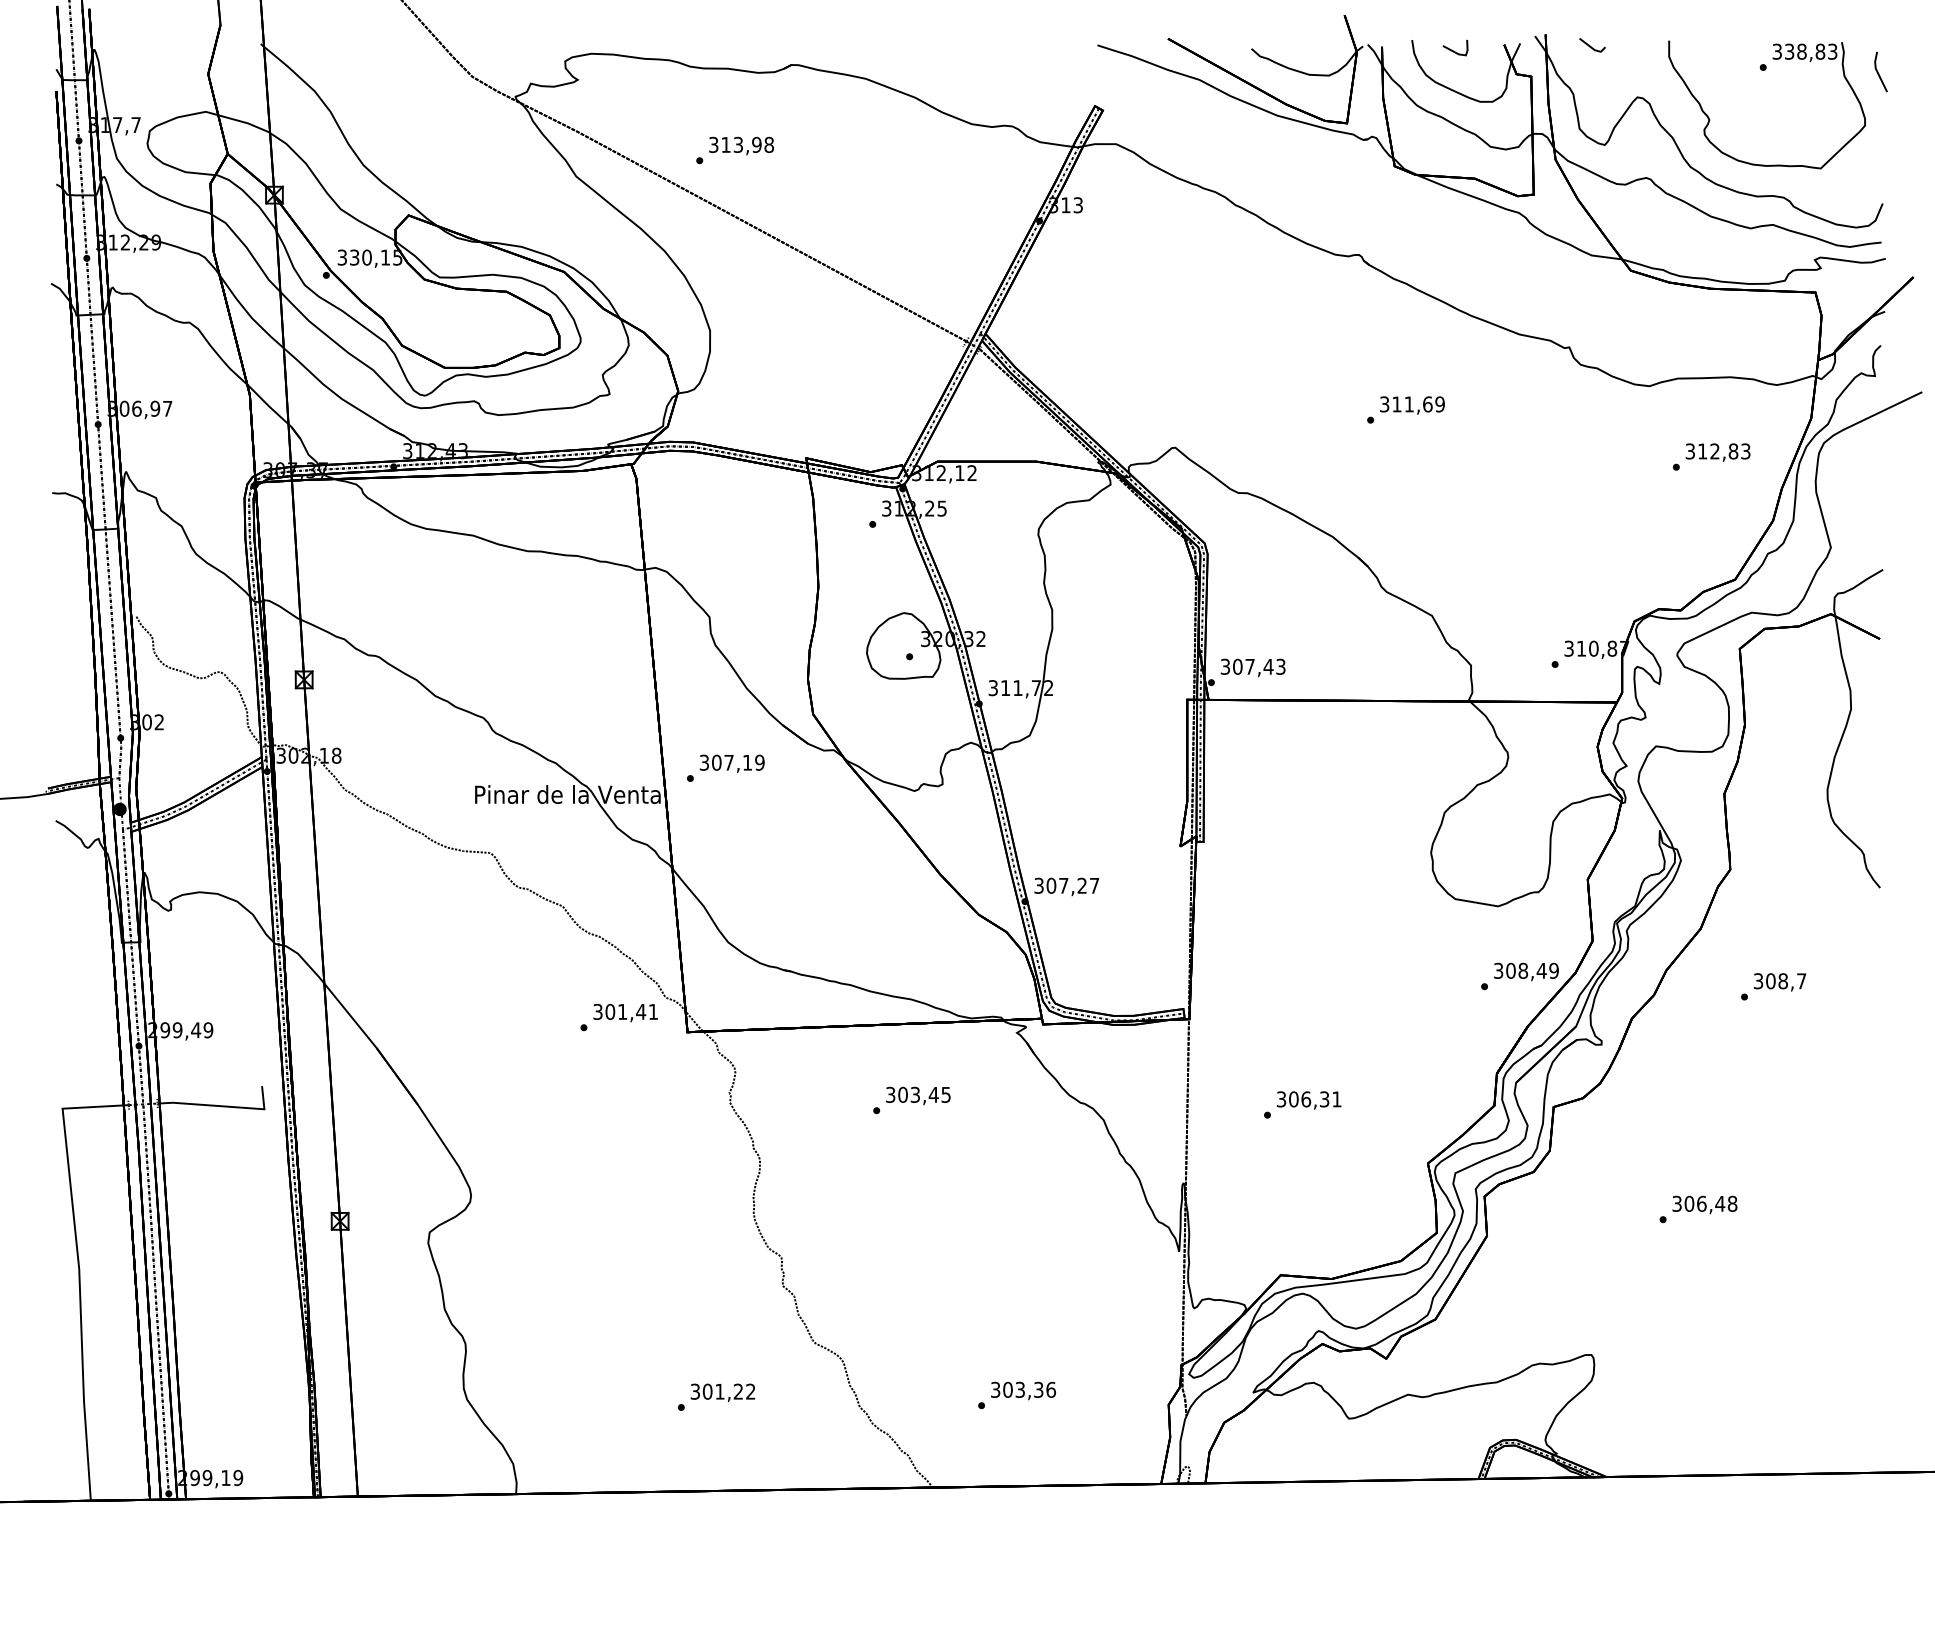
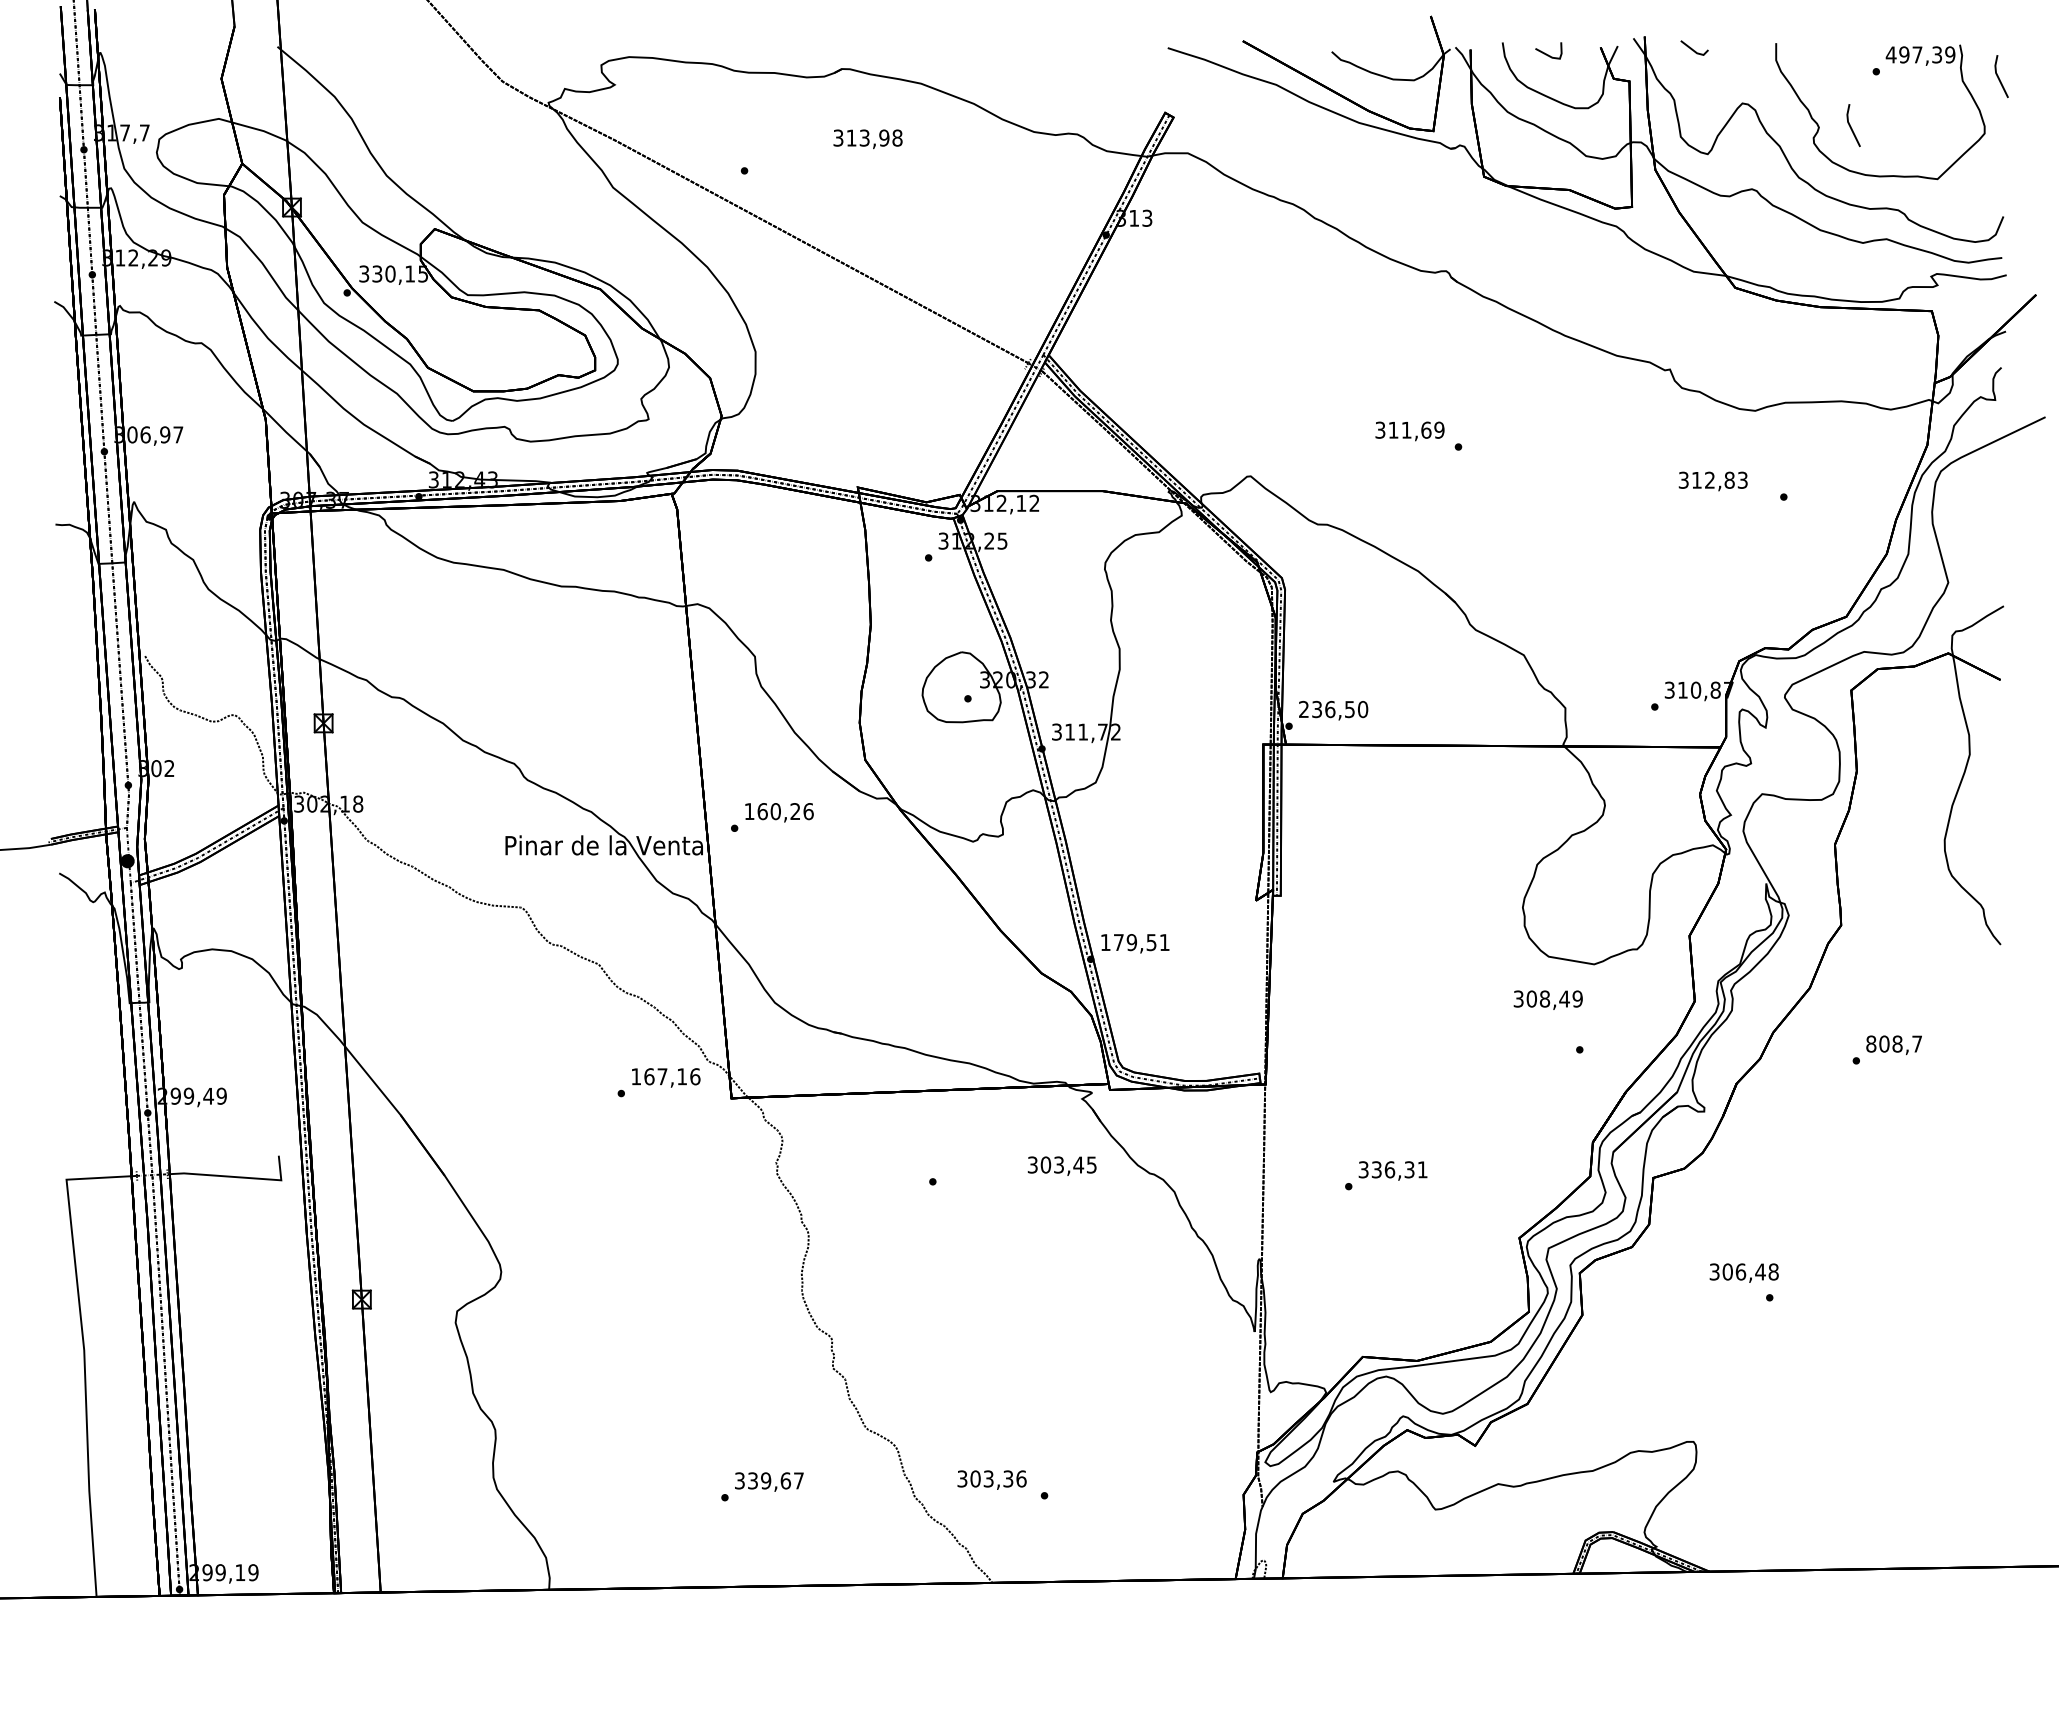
text: (1804, 51) -> (1920, 54), 338,83 -> 497,39
line: (1739, 119) -> (1851, 126), added
text: (741, 146) -> (867, 139), moved
text: (1411, 405) -> (1409, 431), moved
text: (1717, 452) -> (1712, 481), moved
text: (1253, 666) -> (1333, 709), 307,43 -> 236,50
text: (731, 762) -> (778, 811), 307,19 -> 160,26
text: (1066, 885) -> (1134, 942), 307,27 -> 179,51
text: (1525, 971) -> (1547, 999), moved
text: (1758, 980) -> (1871, 1043), 308,7 -> 808,7
text: (625, 1011) -> (665, 1076), 301,41 -> 167,16
text: (917, 1095) -> (1061, 1165), moved
text: (1293, 1099) -> (1376, 1169), 306,31 -> 336,31
text: (1704, 1204) -> (1743, 1272), moved
text: (1022, 1390) -> (991, 1479), moved
text: (728, 1391) -> (775, 1480), 301,22 -> 339,67

